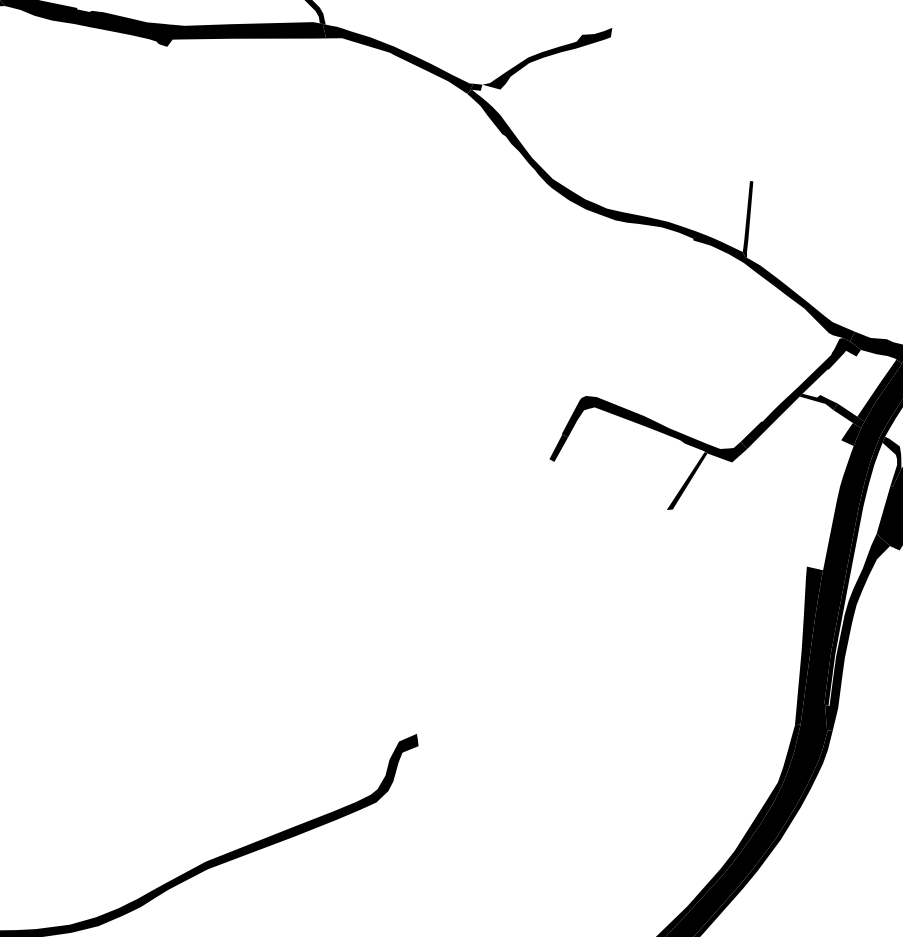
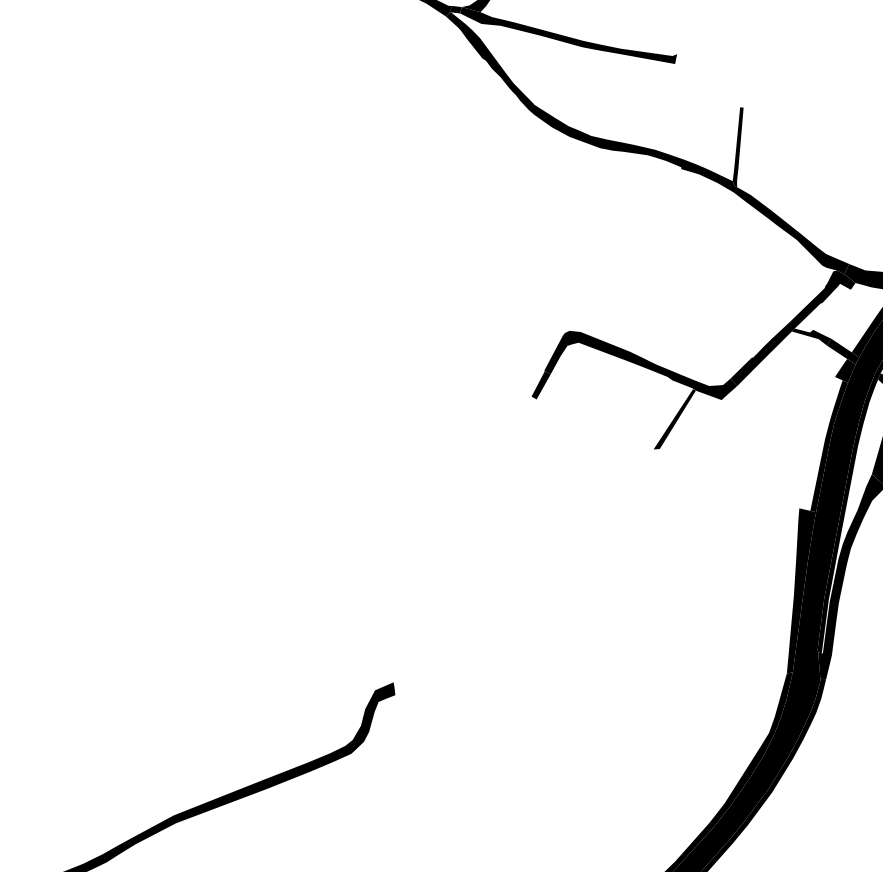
fill: (584, 111) -> (567, 34), added
fill: (835, 506) -> (829, 445), added

